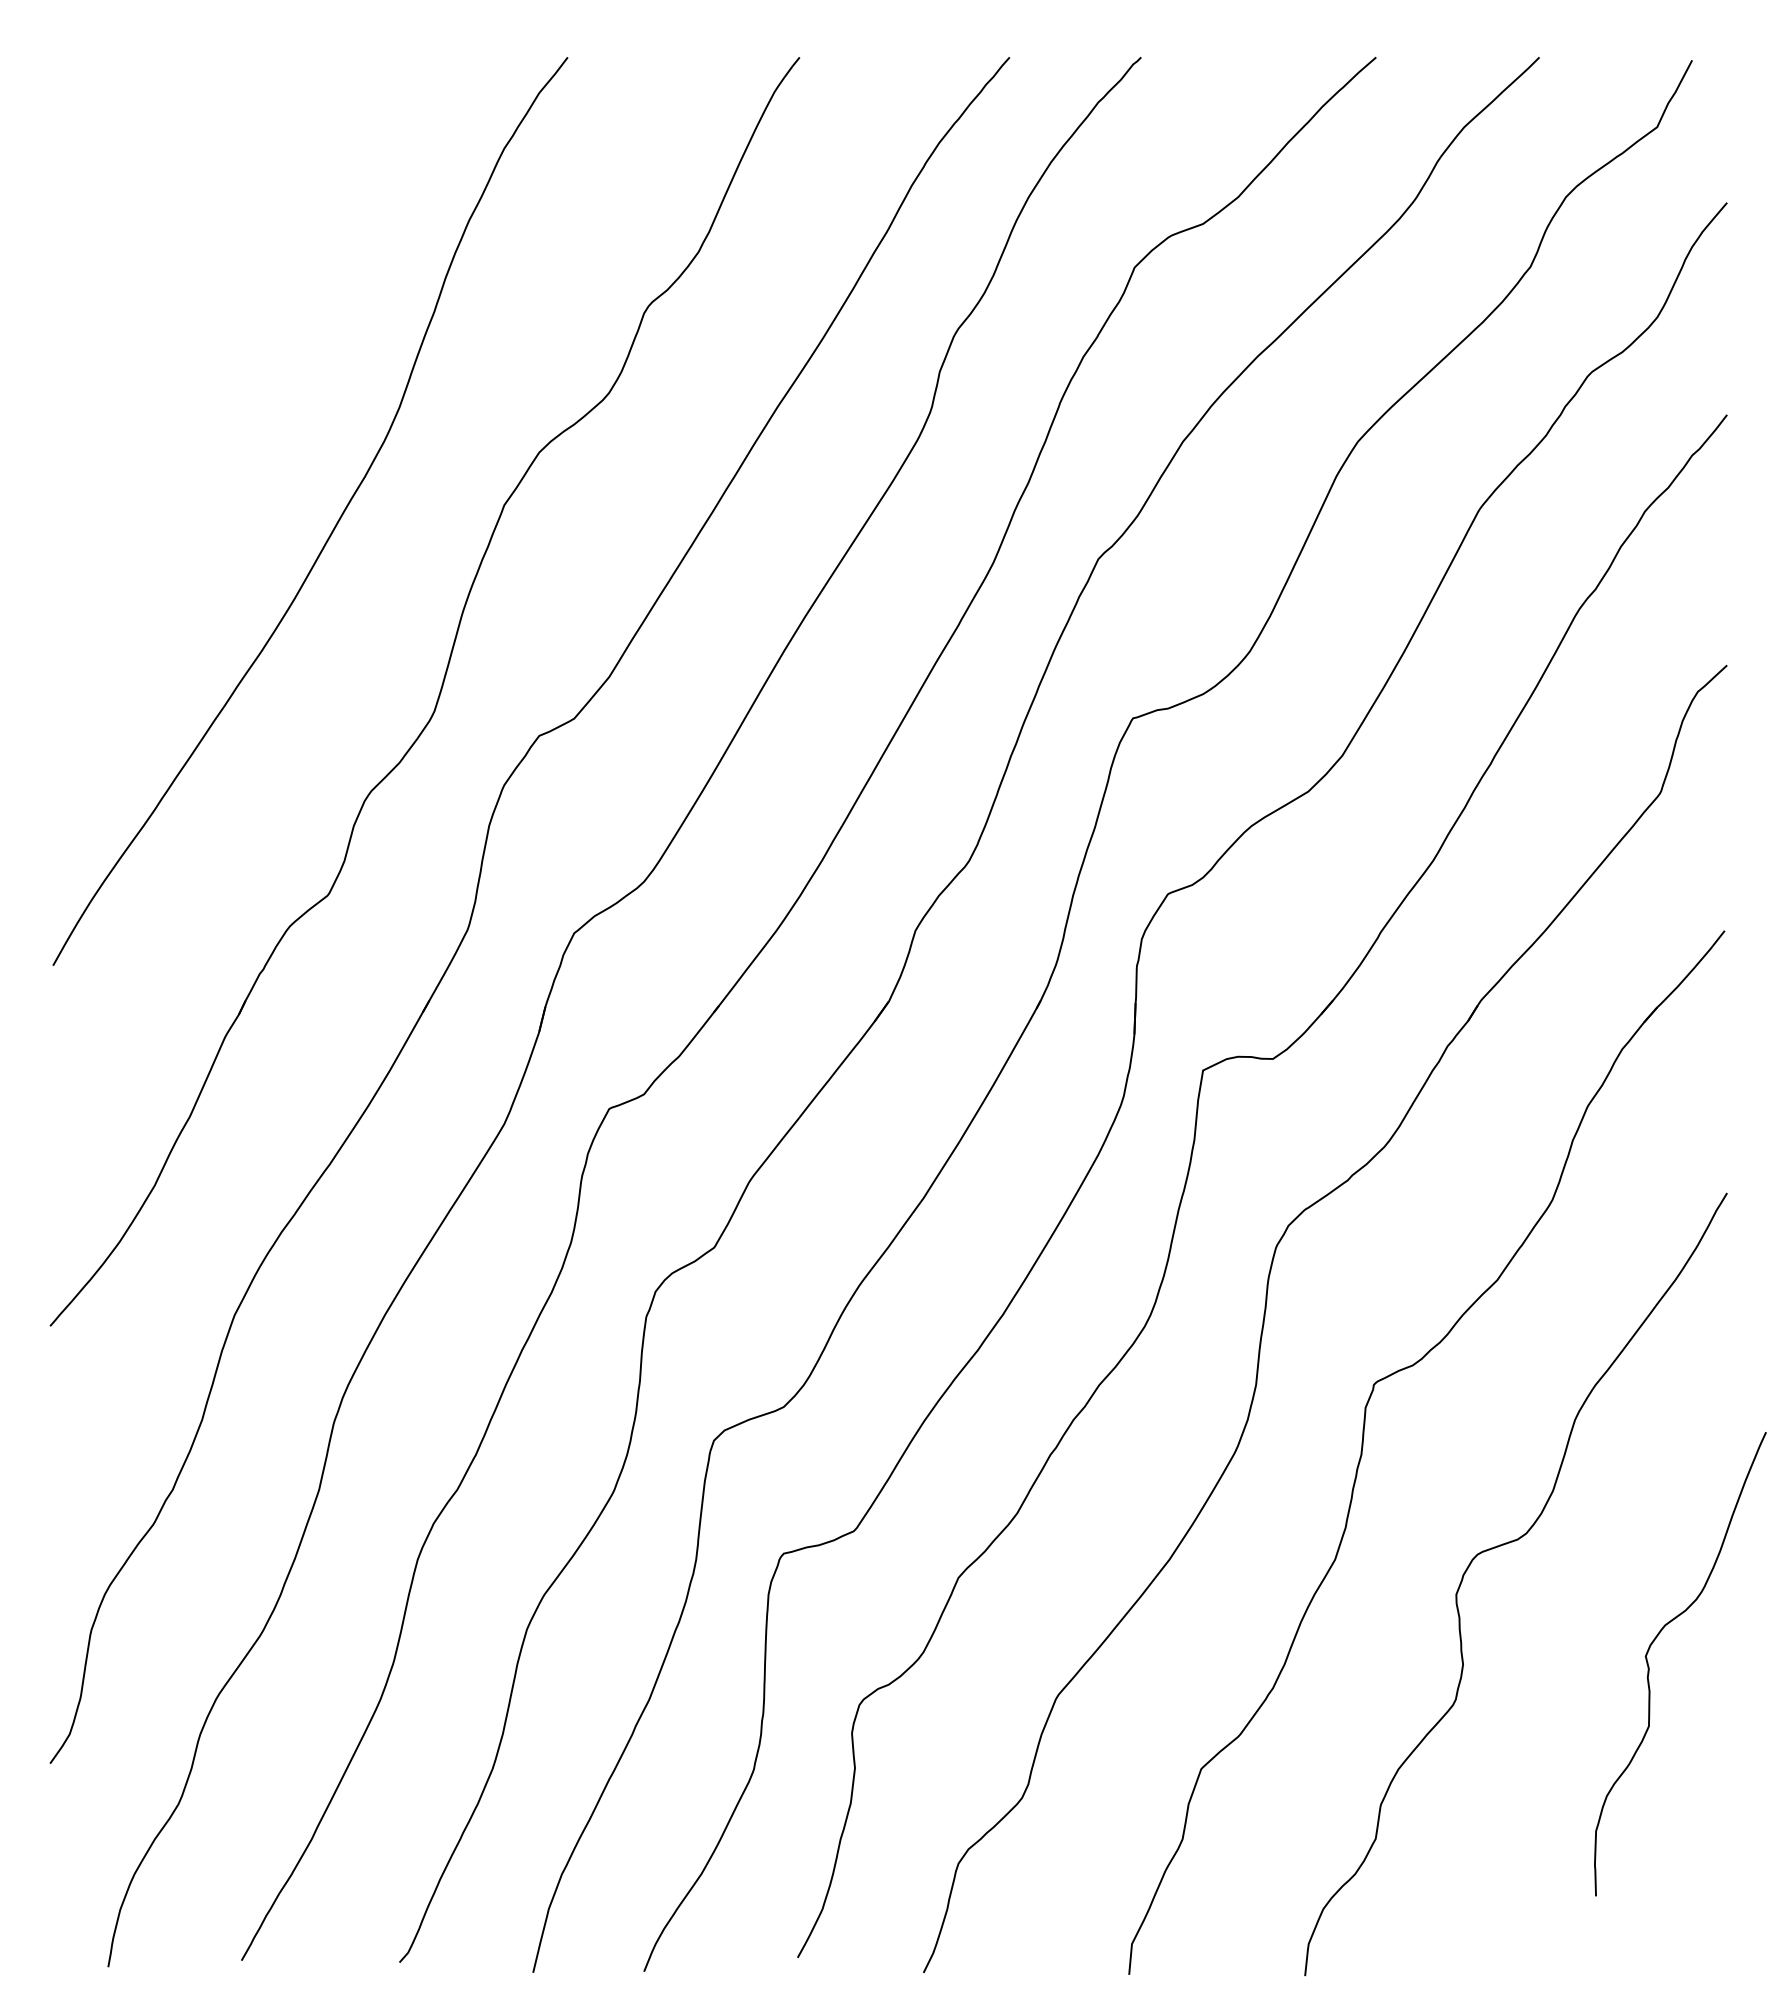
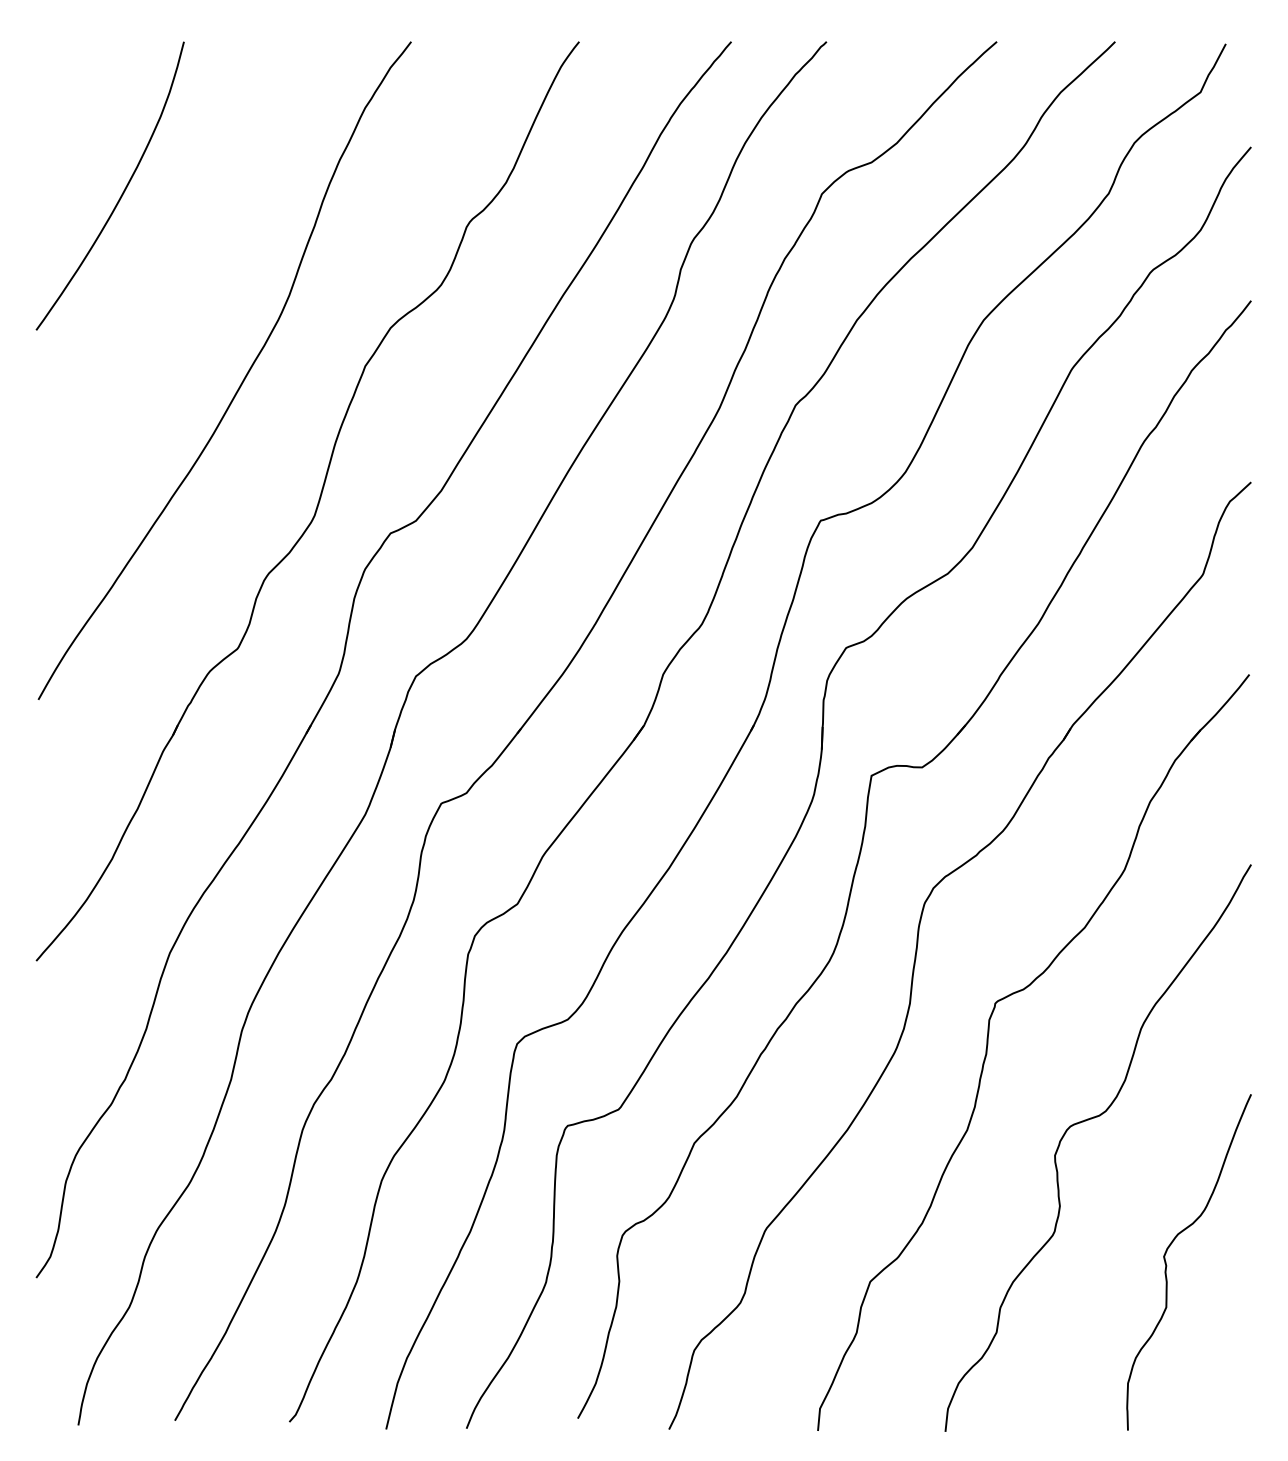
curve: (169, 265) -> (122, 192), added
curve: (1649, 1666) -> (1166, 1264), moved

